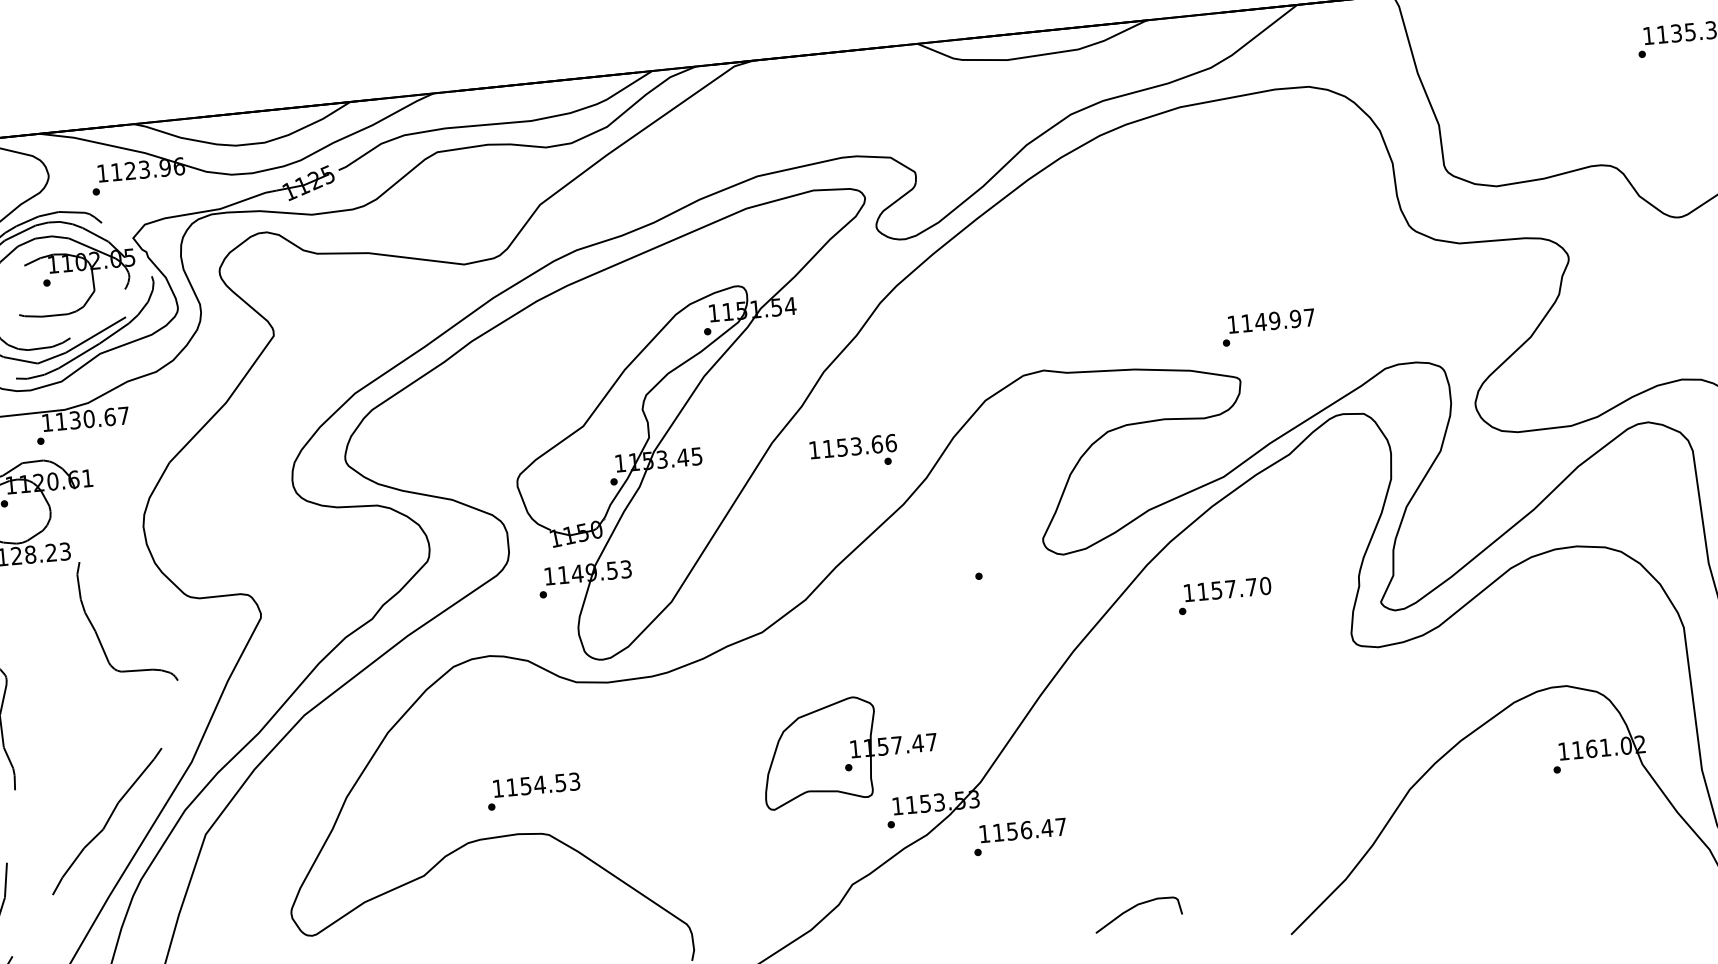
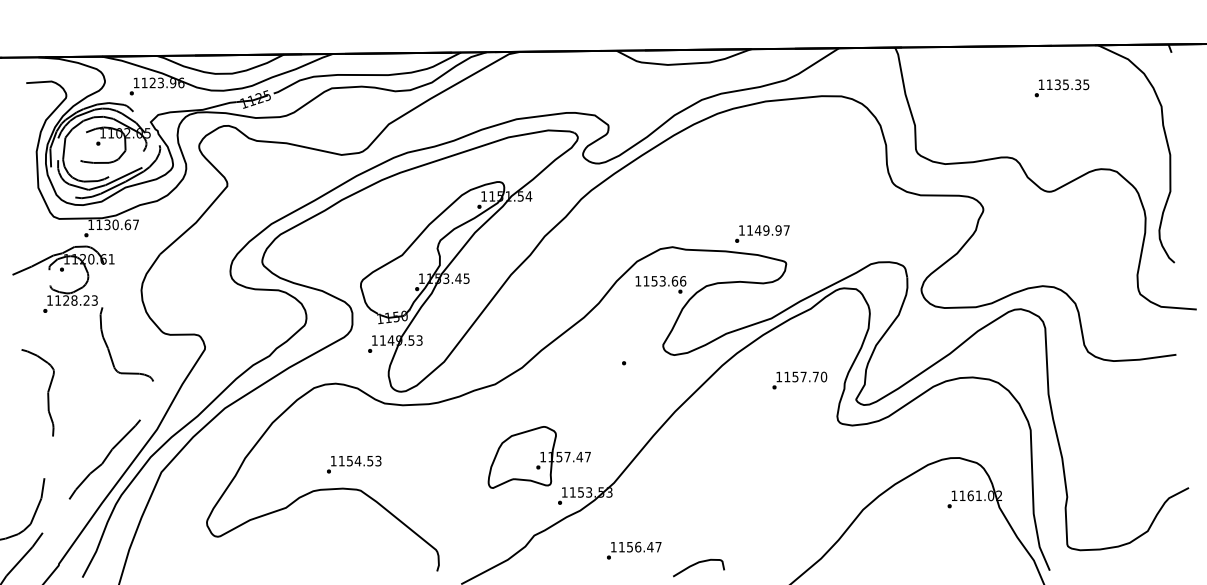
text: (1268, 326) -> (762, 233), moved
text: (853, 452) -> (660, 284), moved
text: (1224, 595) -> (799, 380), moved
text: (1020, 836) -> (634, 550), moved

